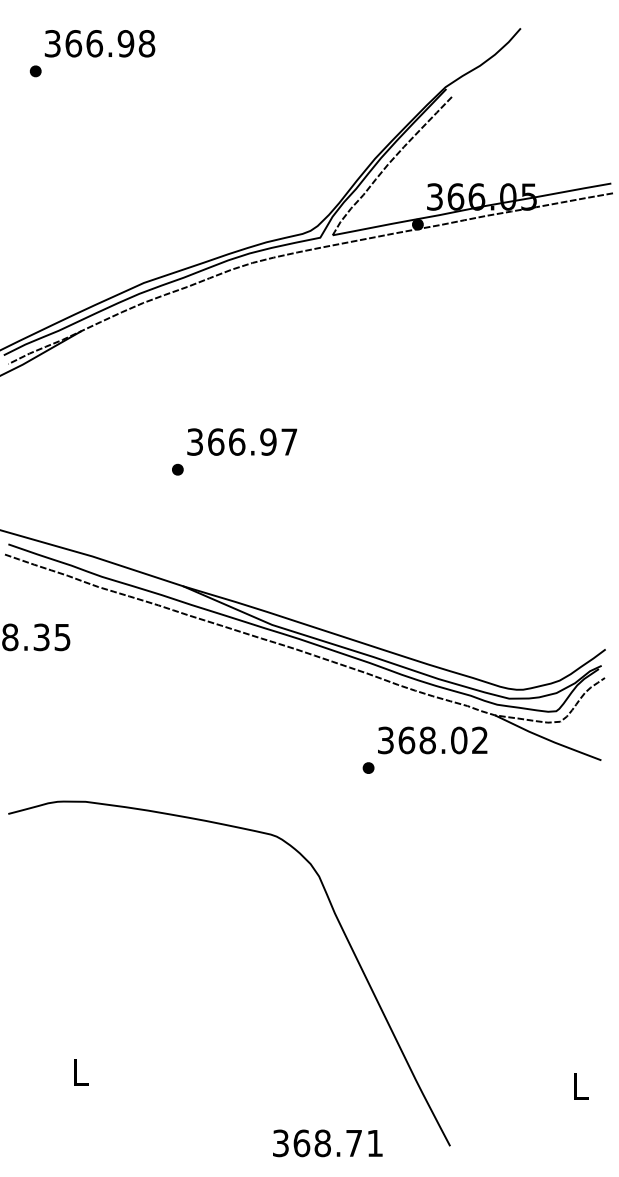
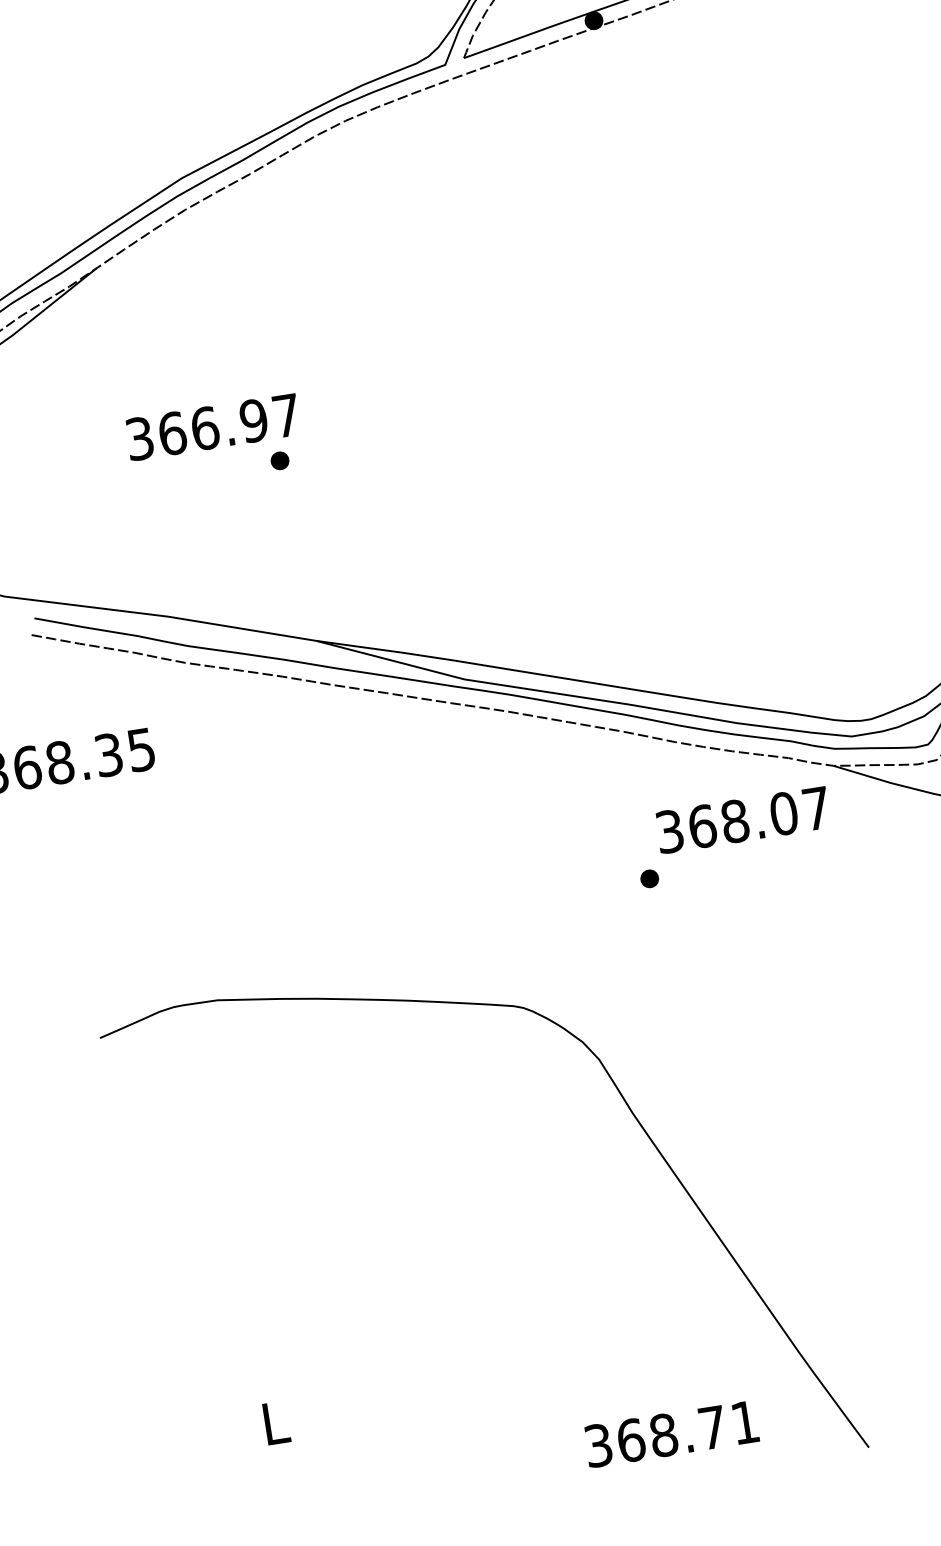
text: (242, 441) -> (213, 426), moved
text: (479, 739) -> (815, 807), 368.02 -> 368.07
text: (327, 1143) -> (671, 1434), moved

